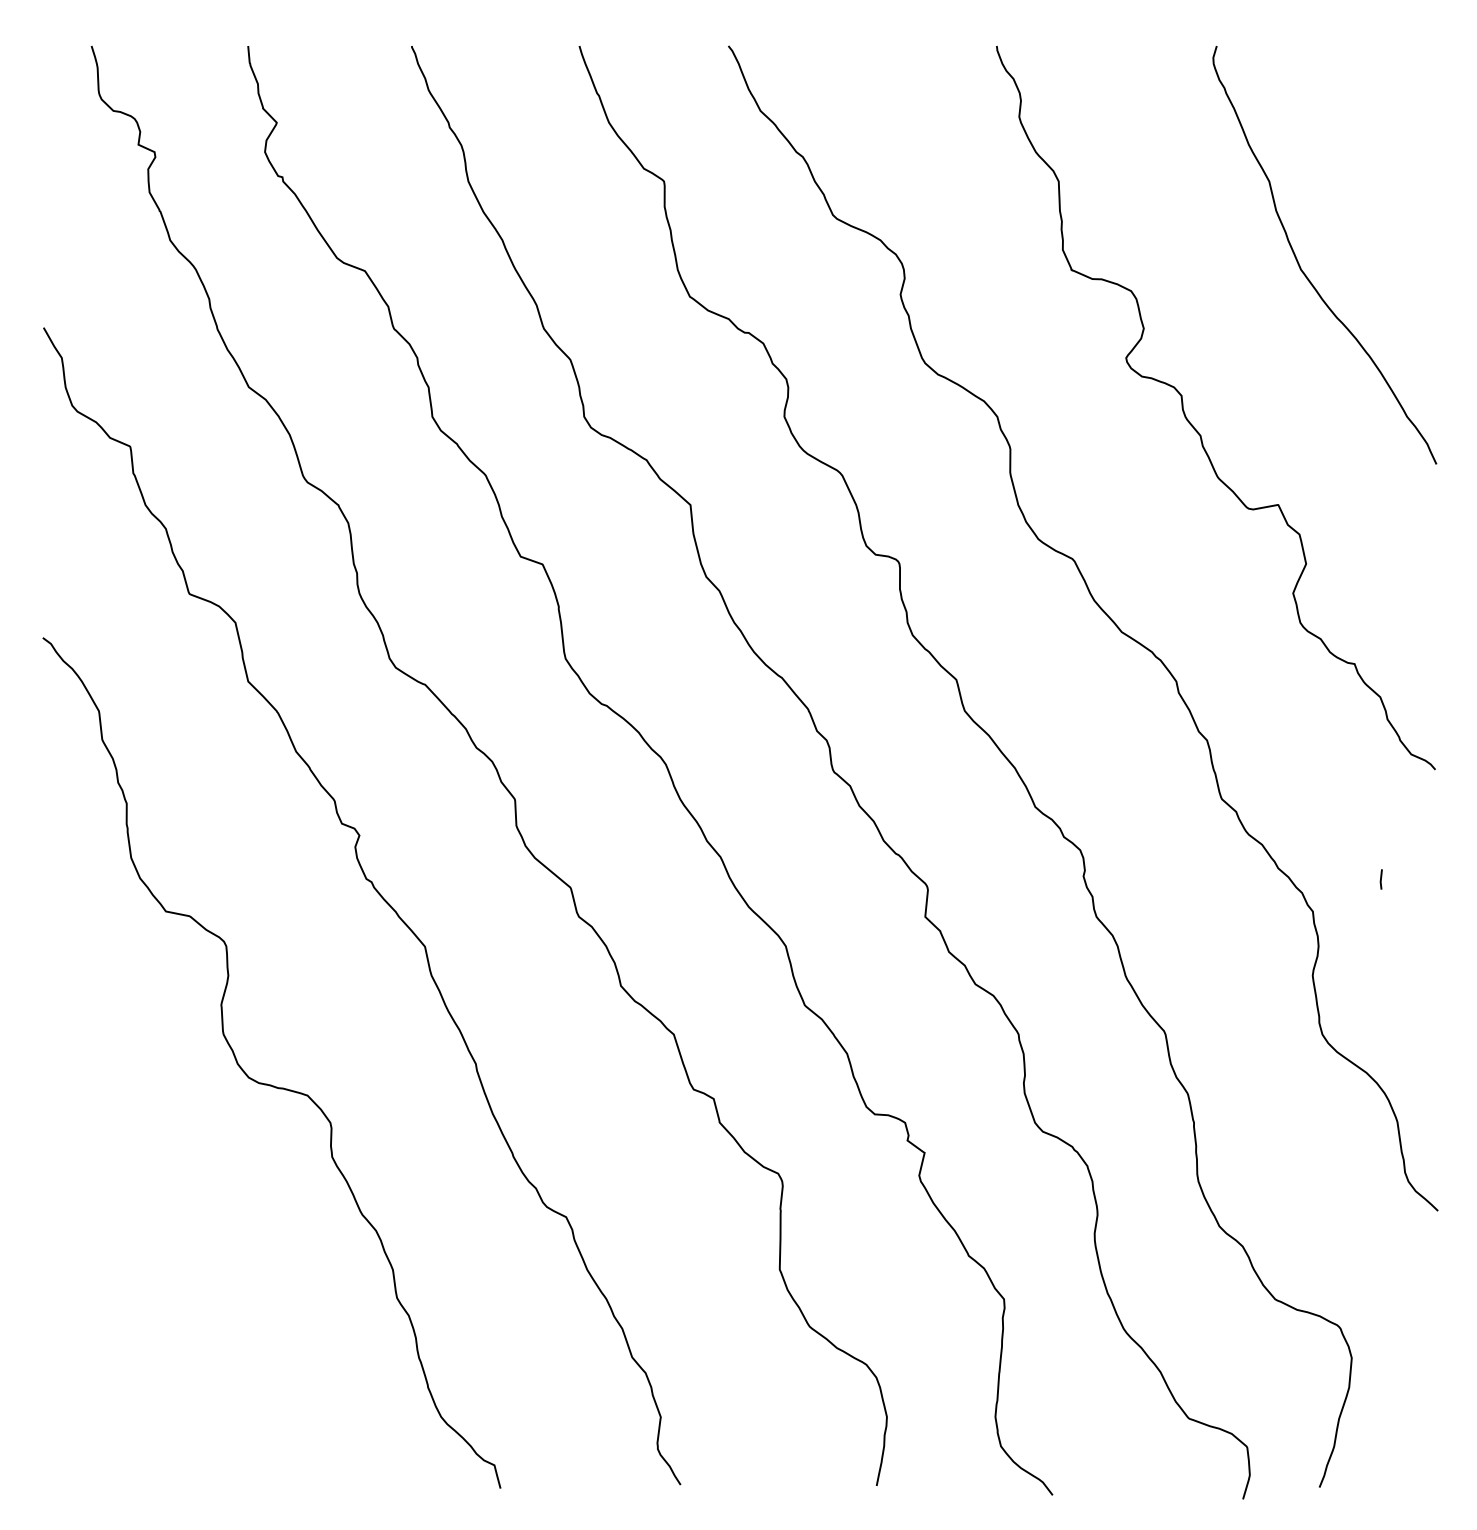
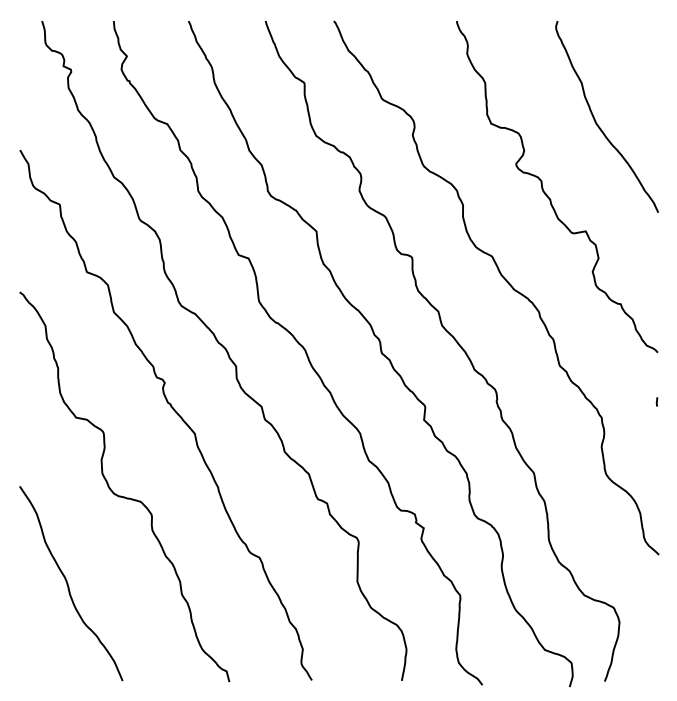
line: (1380, 878) -> (656, 401), moved
curve: (149, 1273) -> (68, 583), added

